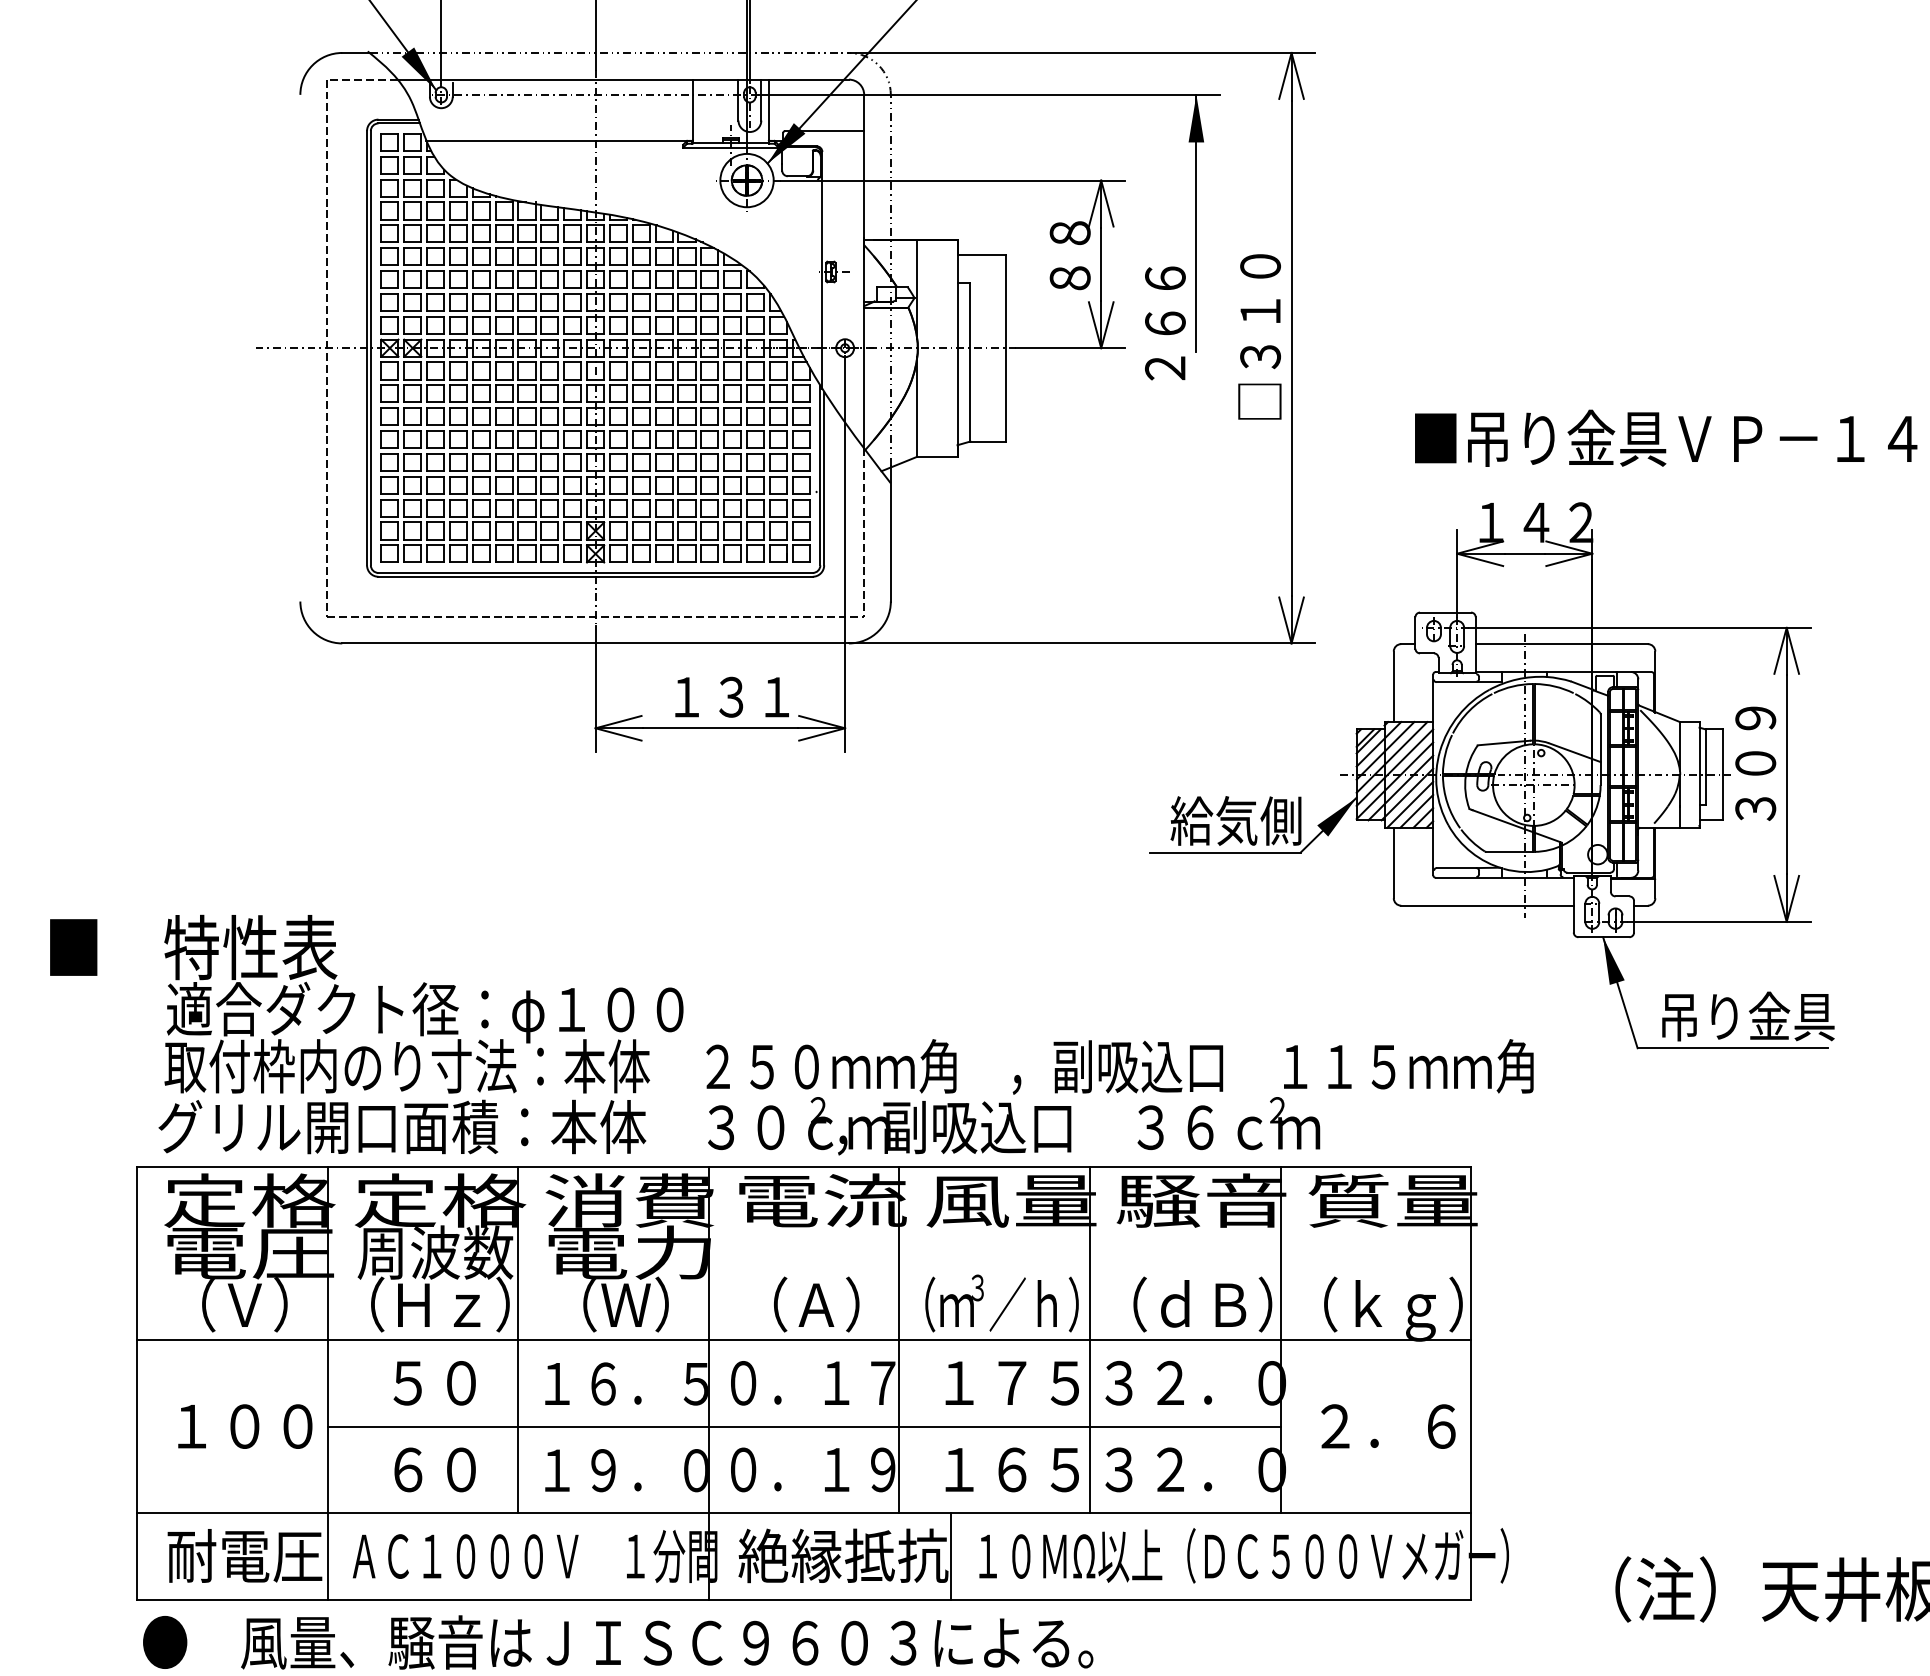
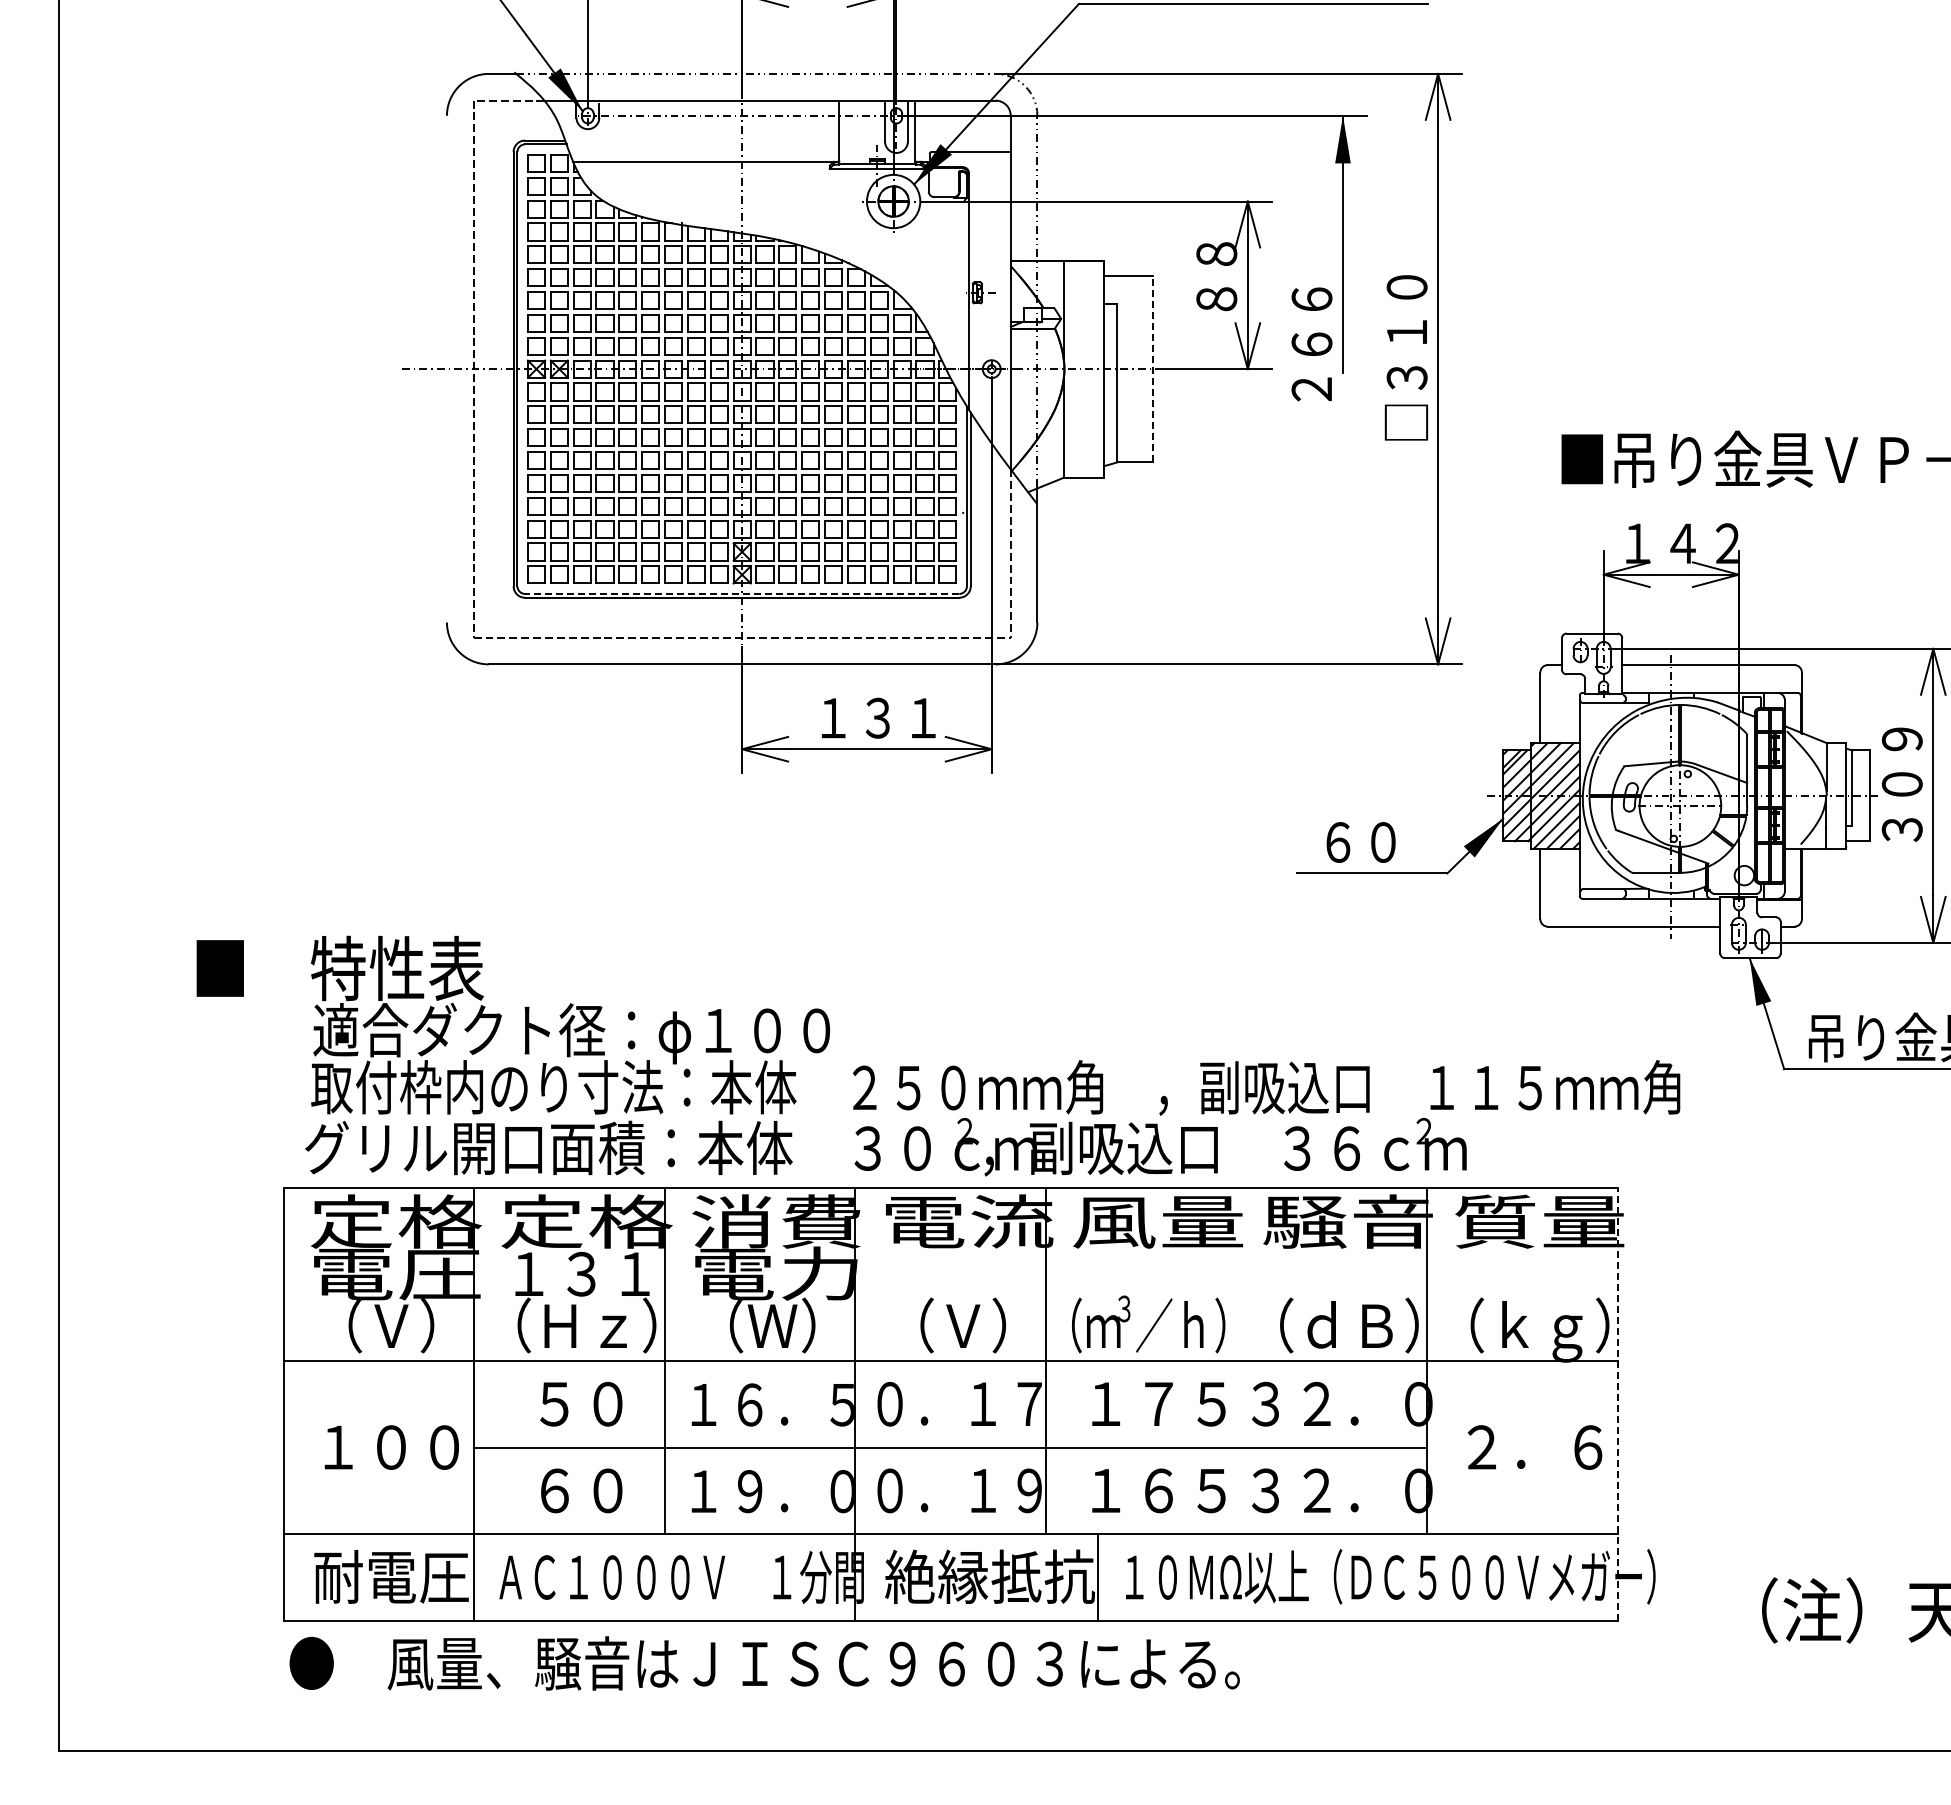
line: (1005, 347) -> (1152, 368), solid -> dashed
line: (594, 572) -> (741, 593), solid -> dashed
text: (1235, 820) -> (1382, 841), 給気側 -> ６０
text: (434, 1252) -> (581, 1273), 周波数 -> １３１
text: (815, 1304) -> (962, 1325), （Ａ） -> （Ｖ）
line: (1089, 1339) -> (1236, 1360), removed
line: (1470, 1383) -> (1617, 1404), solid -> dashed

